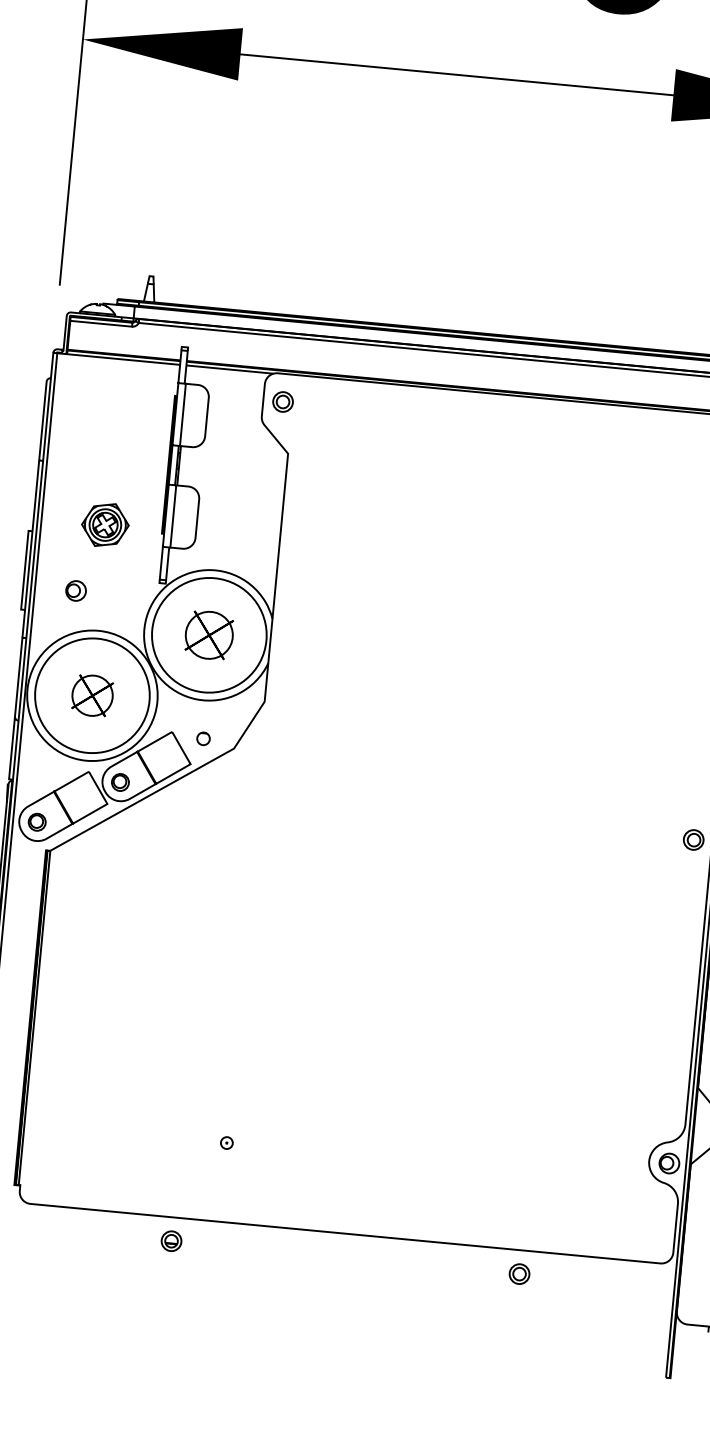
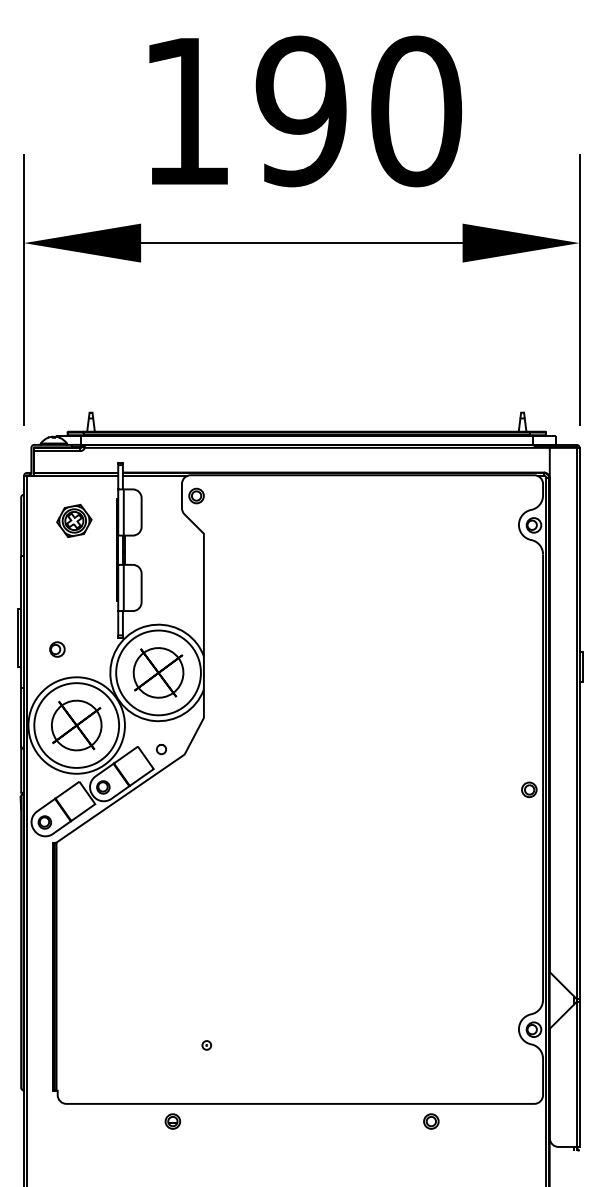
part: (105, 524) -> (74, 520), moved
part: (209, 634) -> (158, 672), size x1.43
part: (92, 695) -> (76, 725), size x1.67

